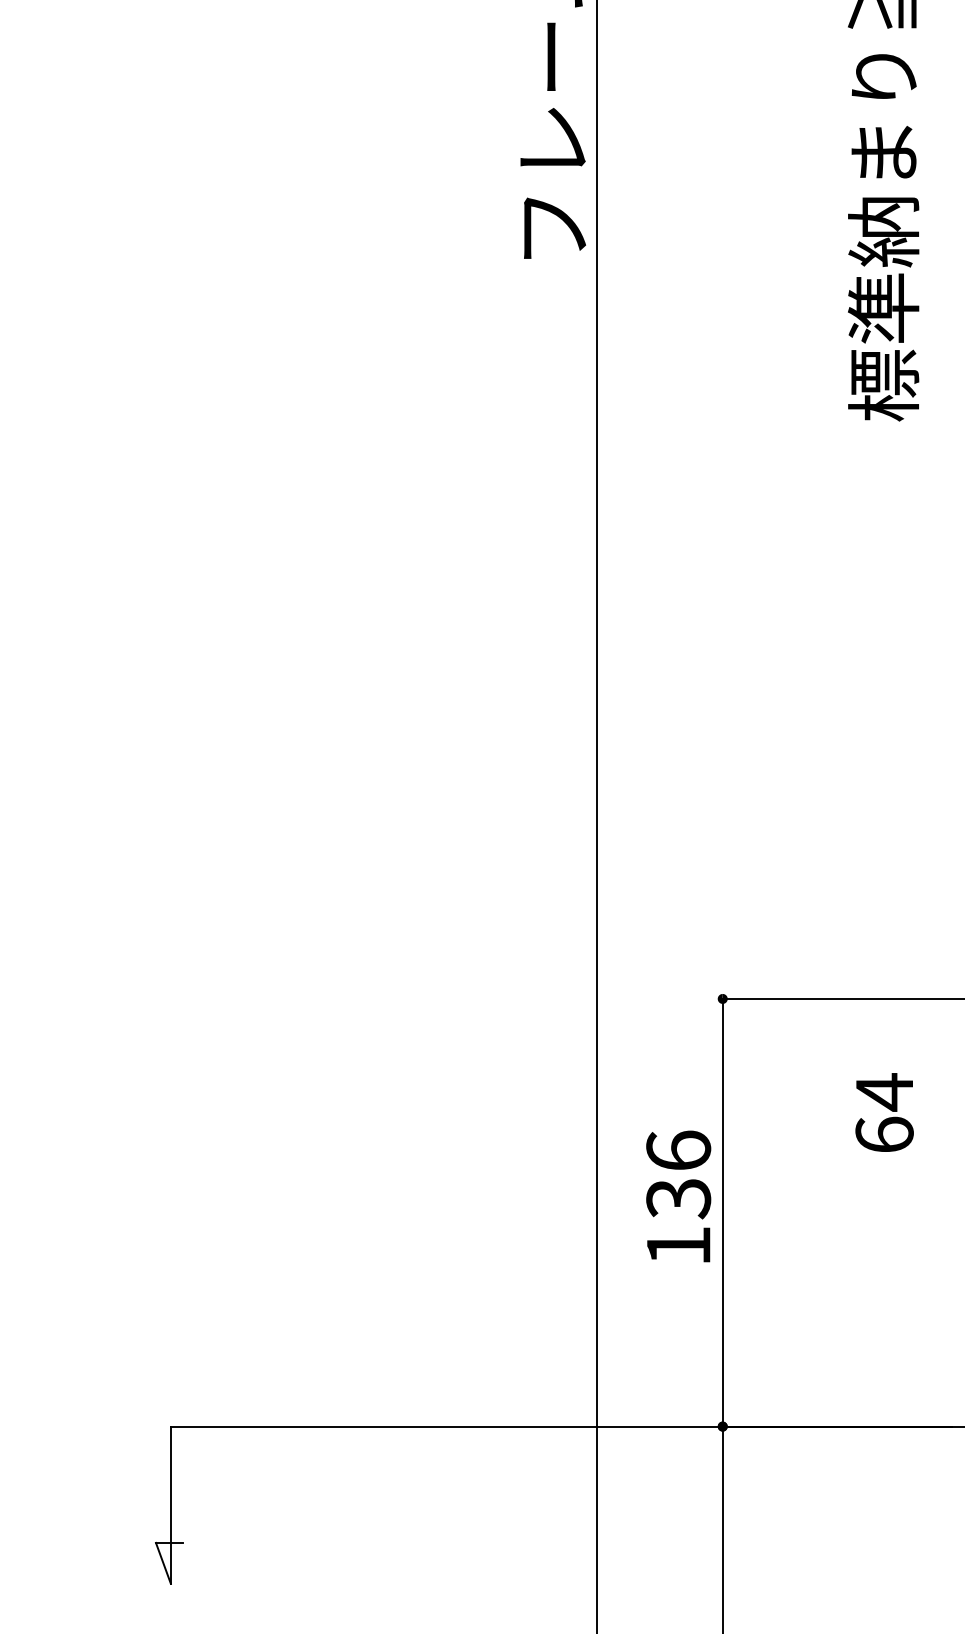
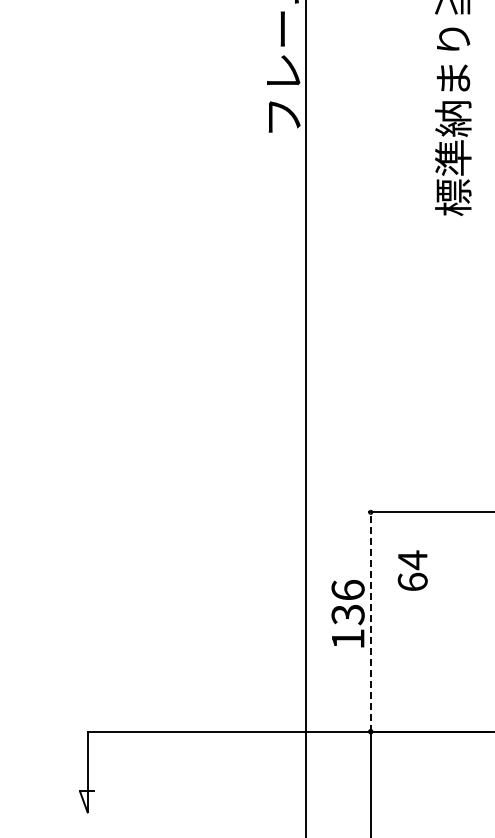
text: (884, 1112) -> (412, 570), moved
line: (722, 1213) -> (370, 622), solid -> dashed

